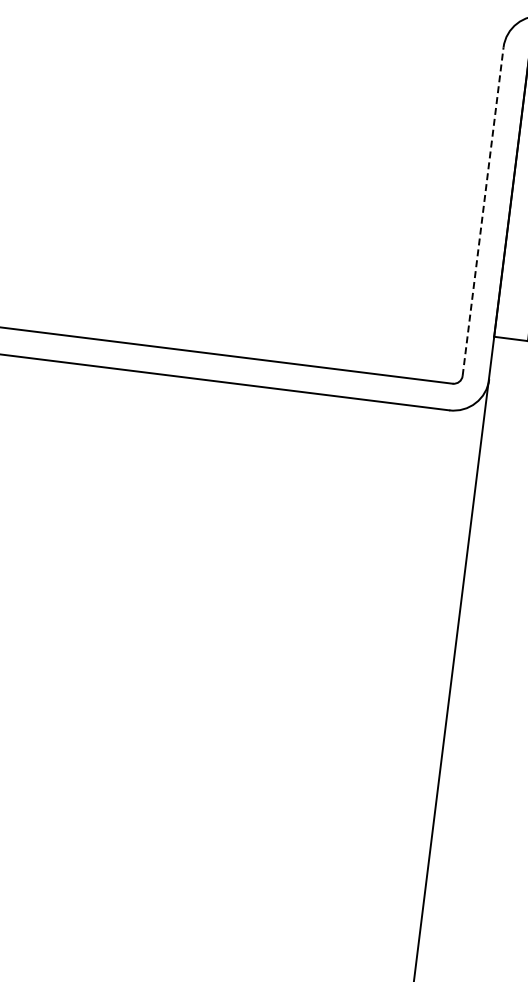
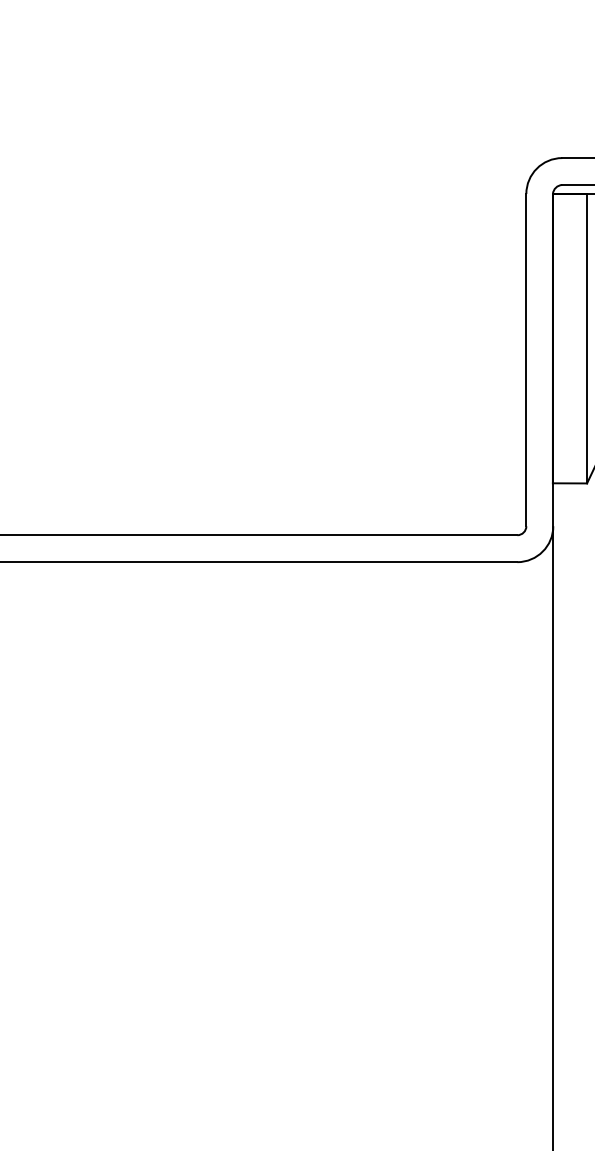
line: (483, 211) -> (526, 359), dashed -> solid

